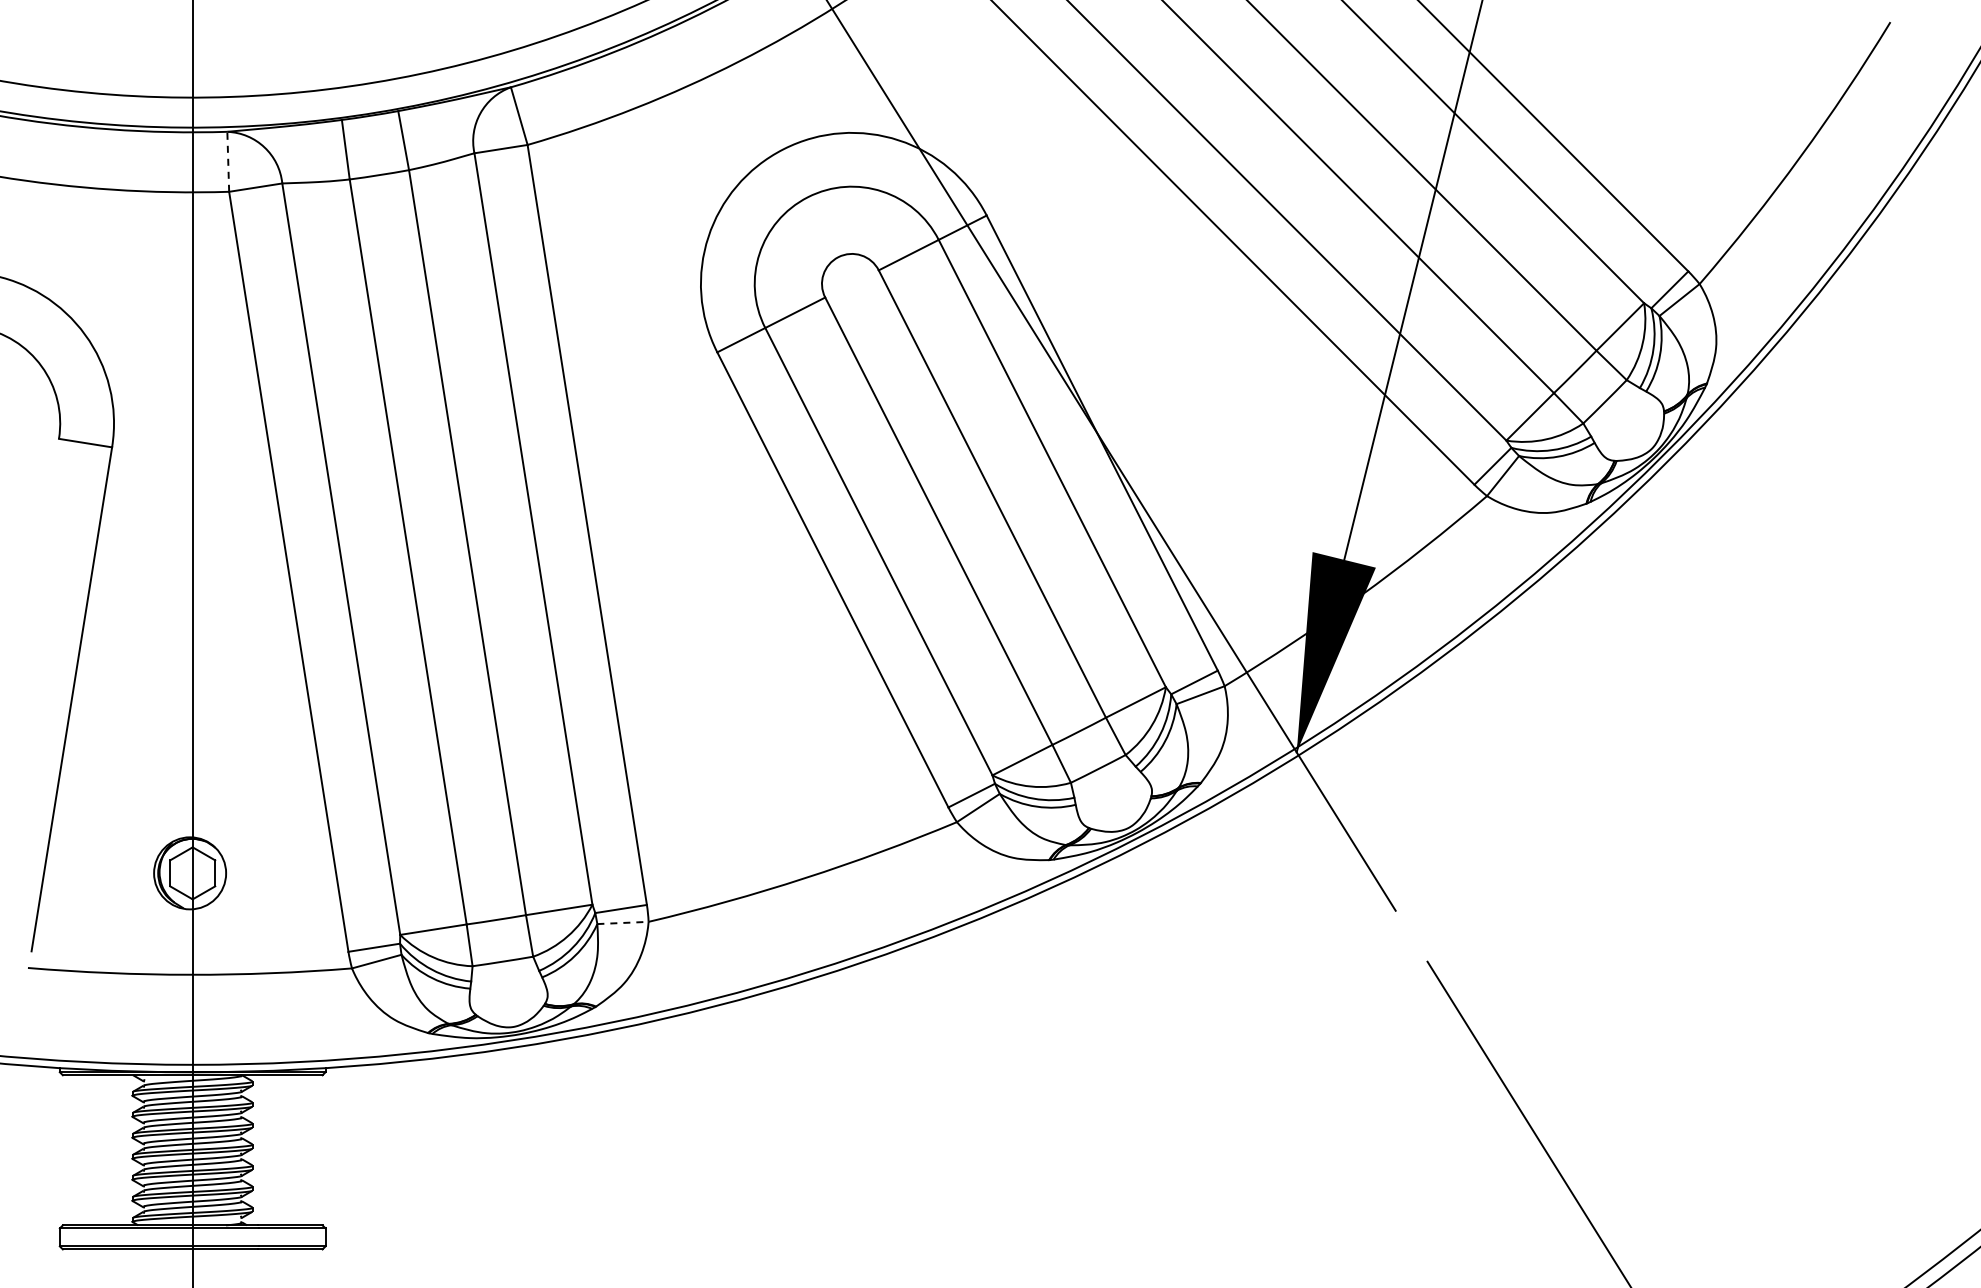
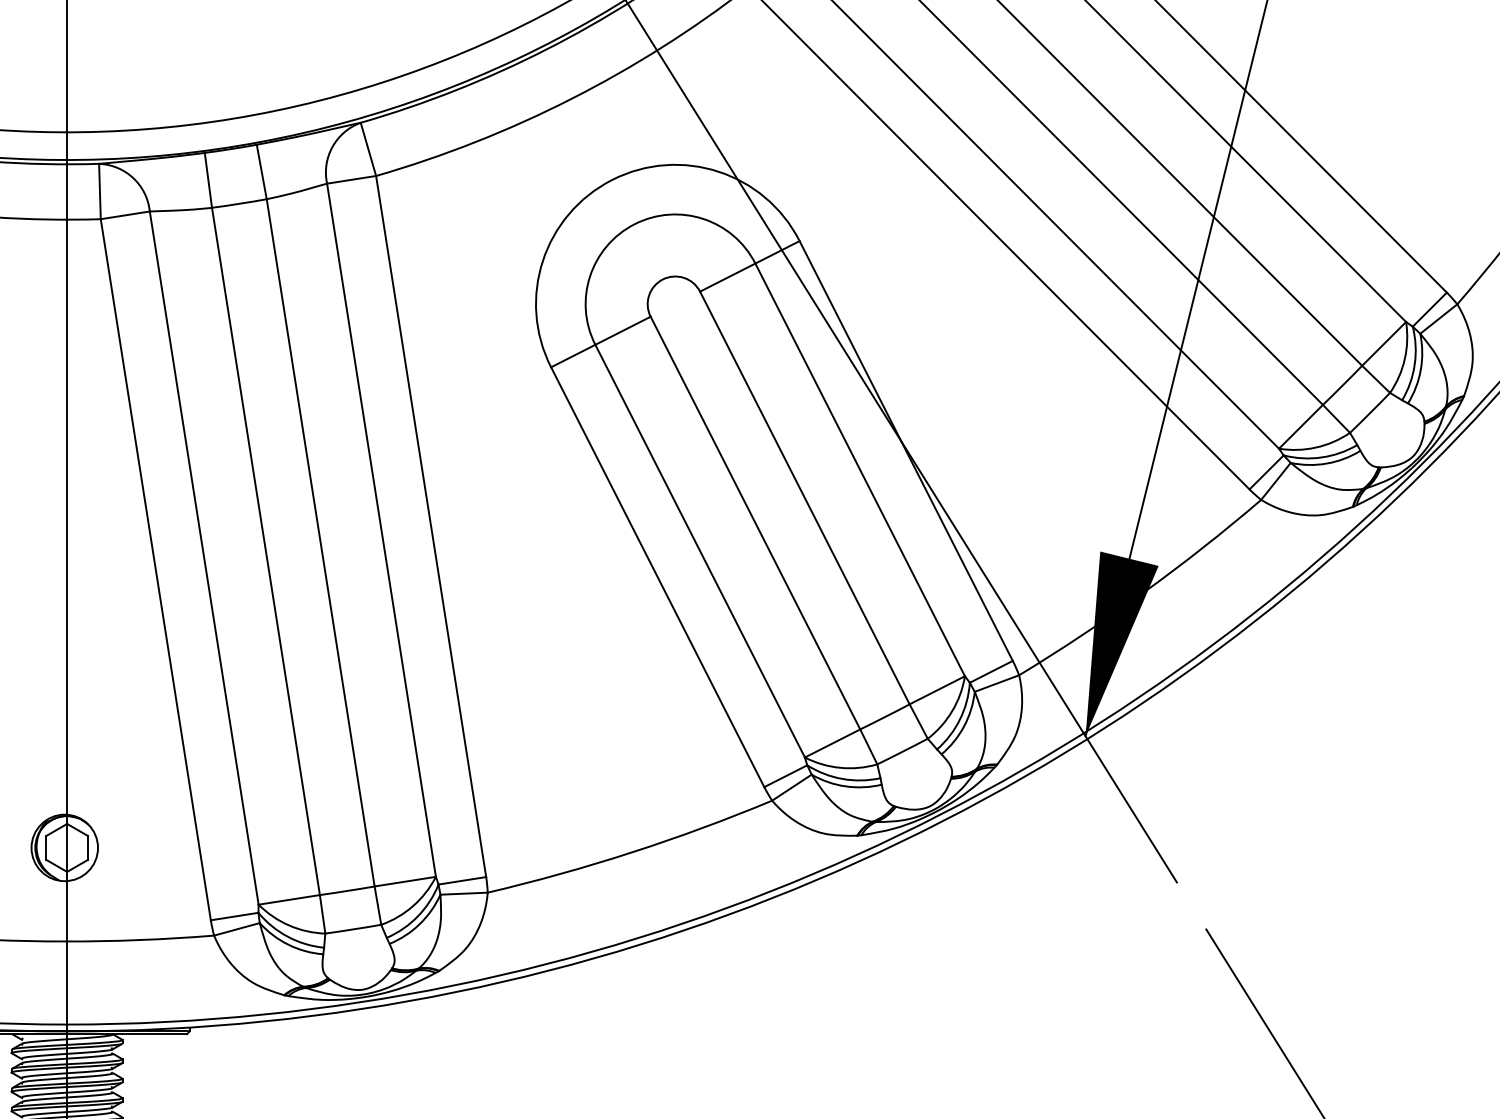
line: (228, 161) -> (100, 191), dashed -> solid
line: (622, 922) -> (463, 893), dashed -> solid

